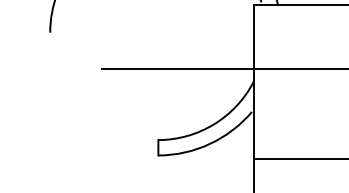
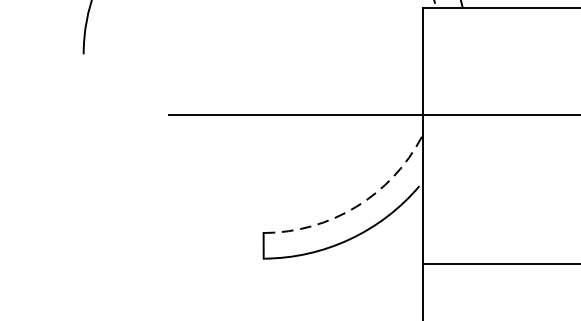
arc: (214, 124) -> (357, 207), solid -> dashed

